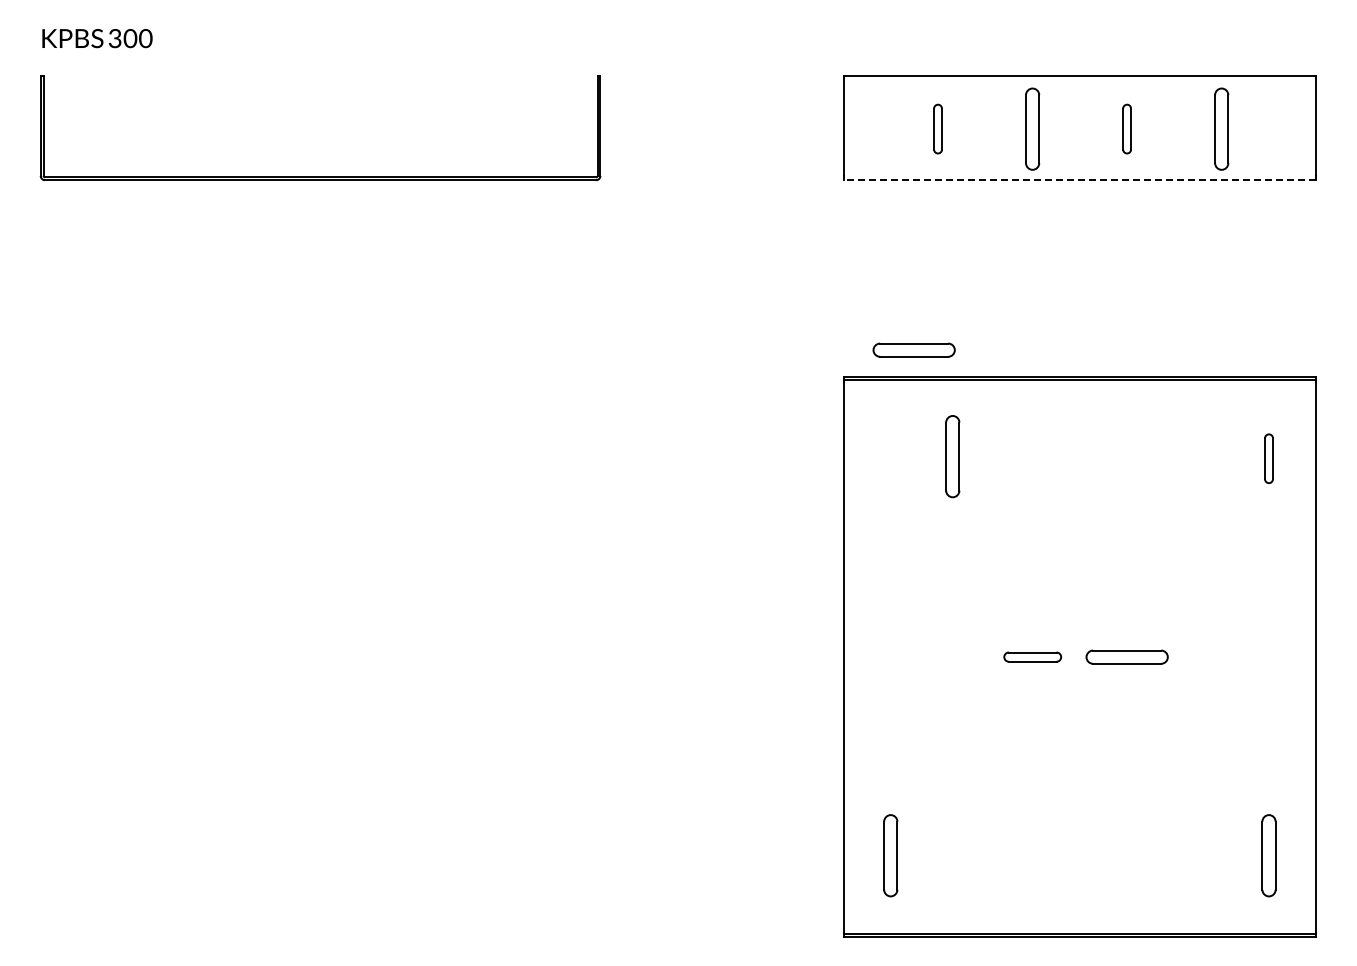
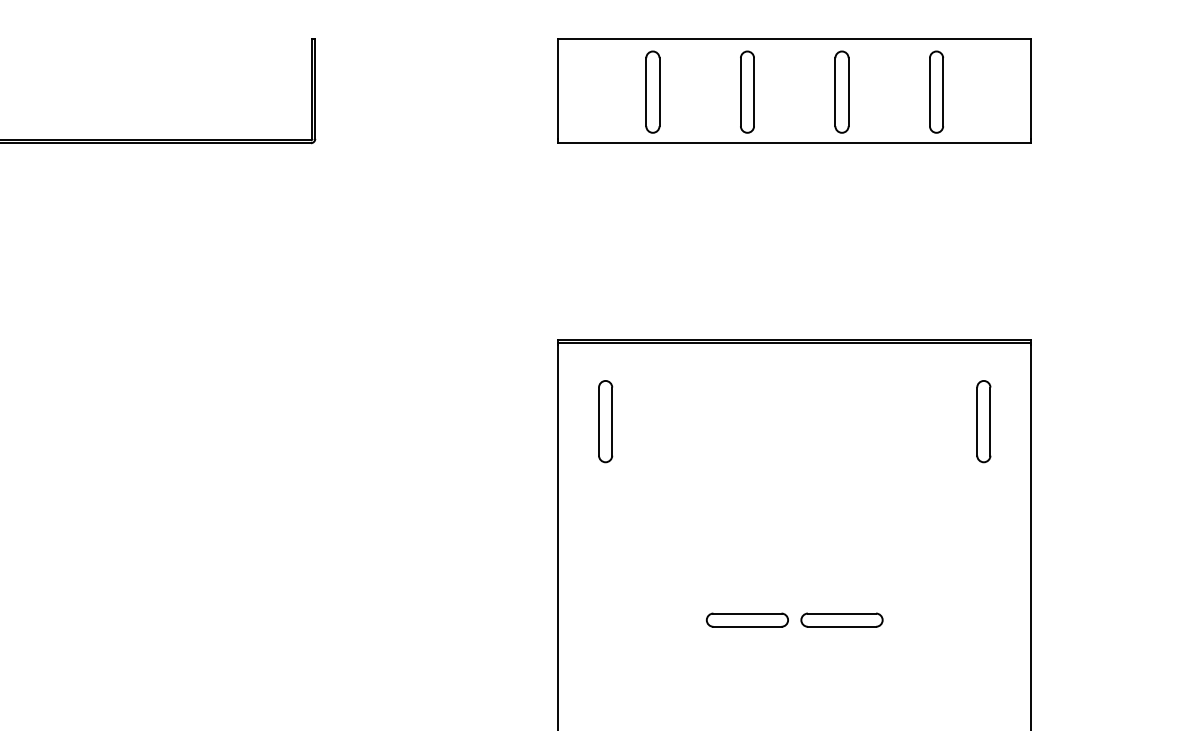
part: (937, 128) -> (652, 91), size x1.67
part: (1126, 128) -> (841, 91), size x1.67
line: (1079, 180) -> (794, 143), dashed -> solid
part: (913, 349) -> (628, 312), removed
part: (952, 456) -> (605, 421), moved
part: (1268, 458) -> (983, 421), size x1.67
part: (1032, 656) -> (747, 619), size x1.43

